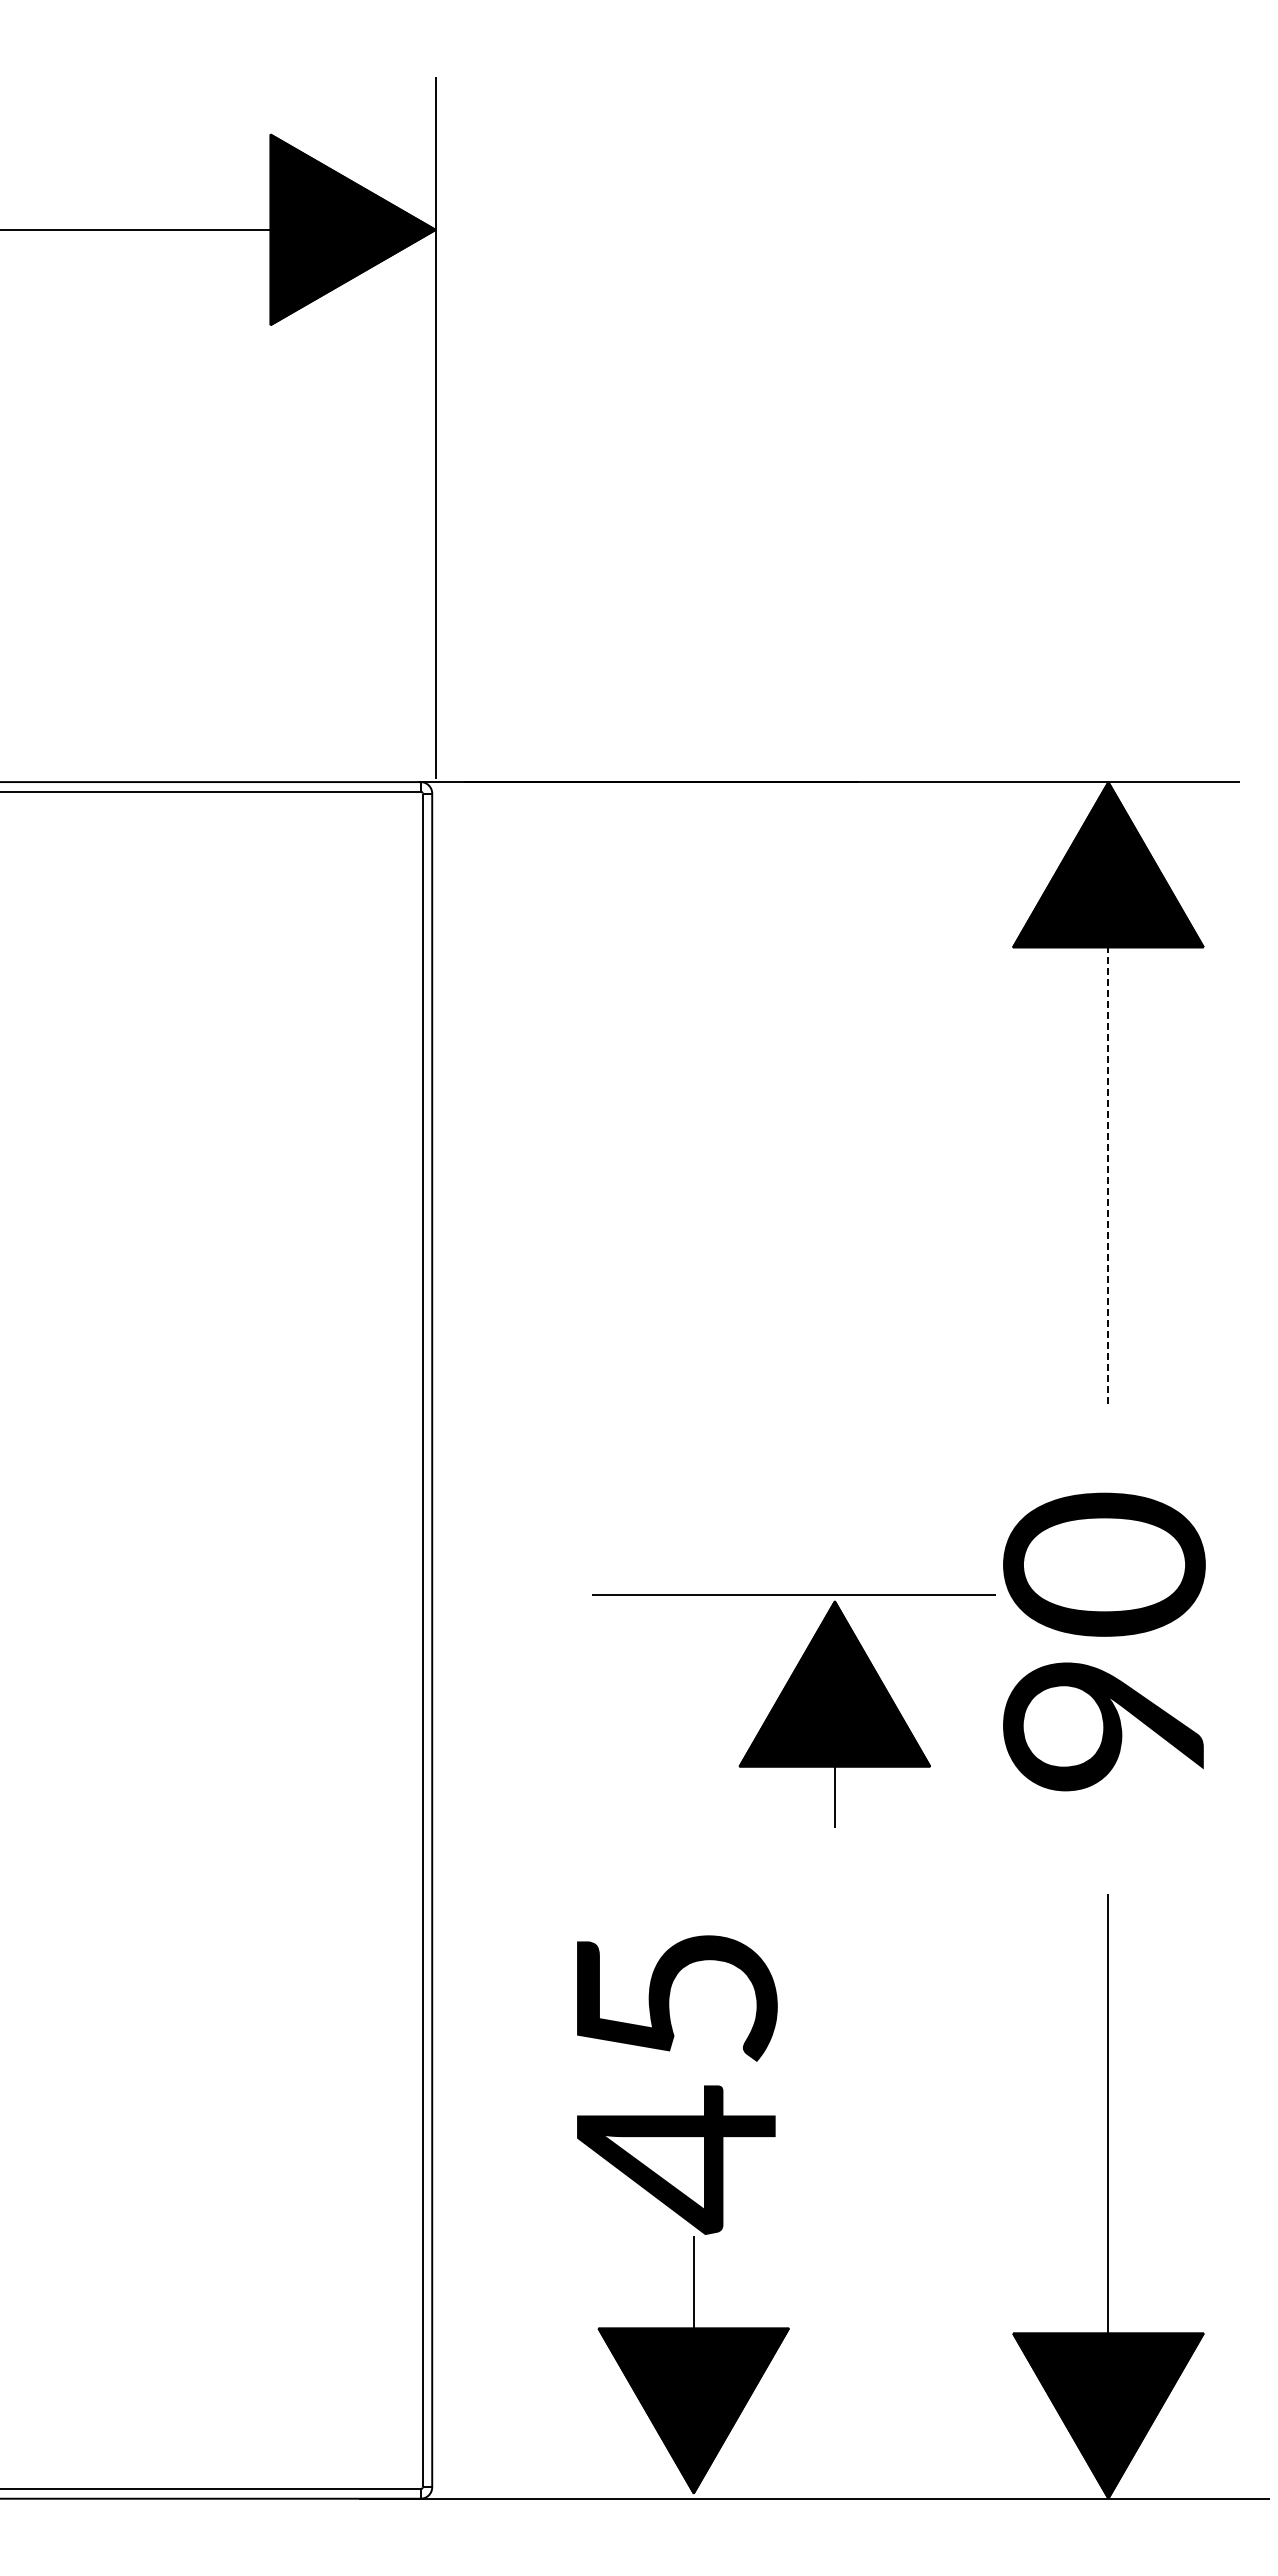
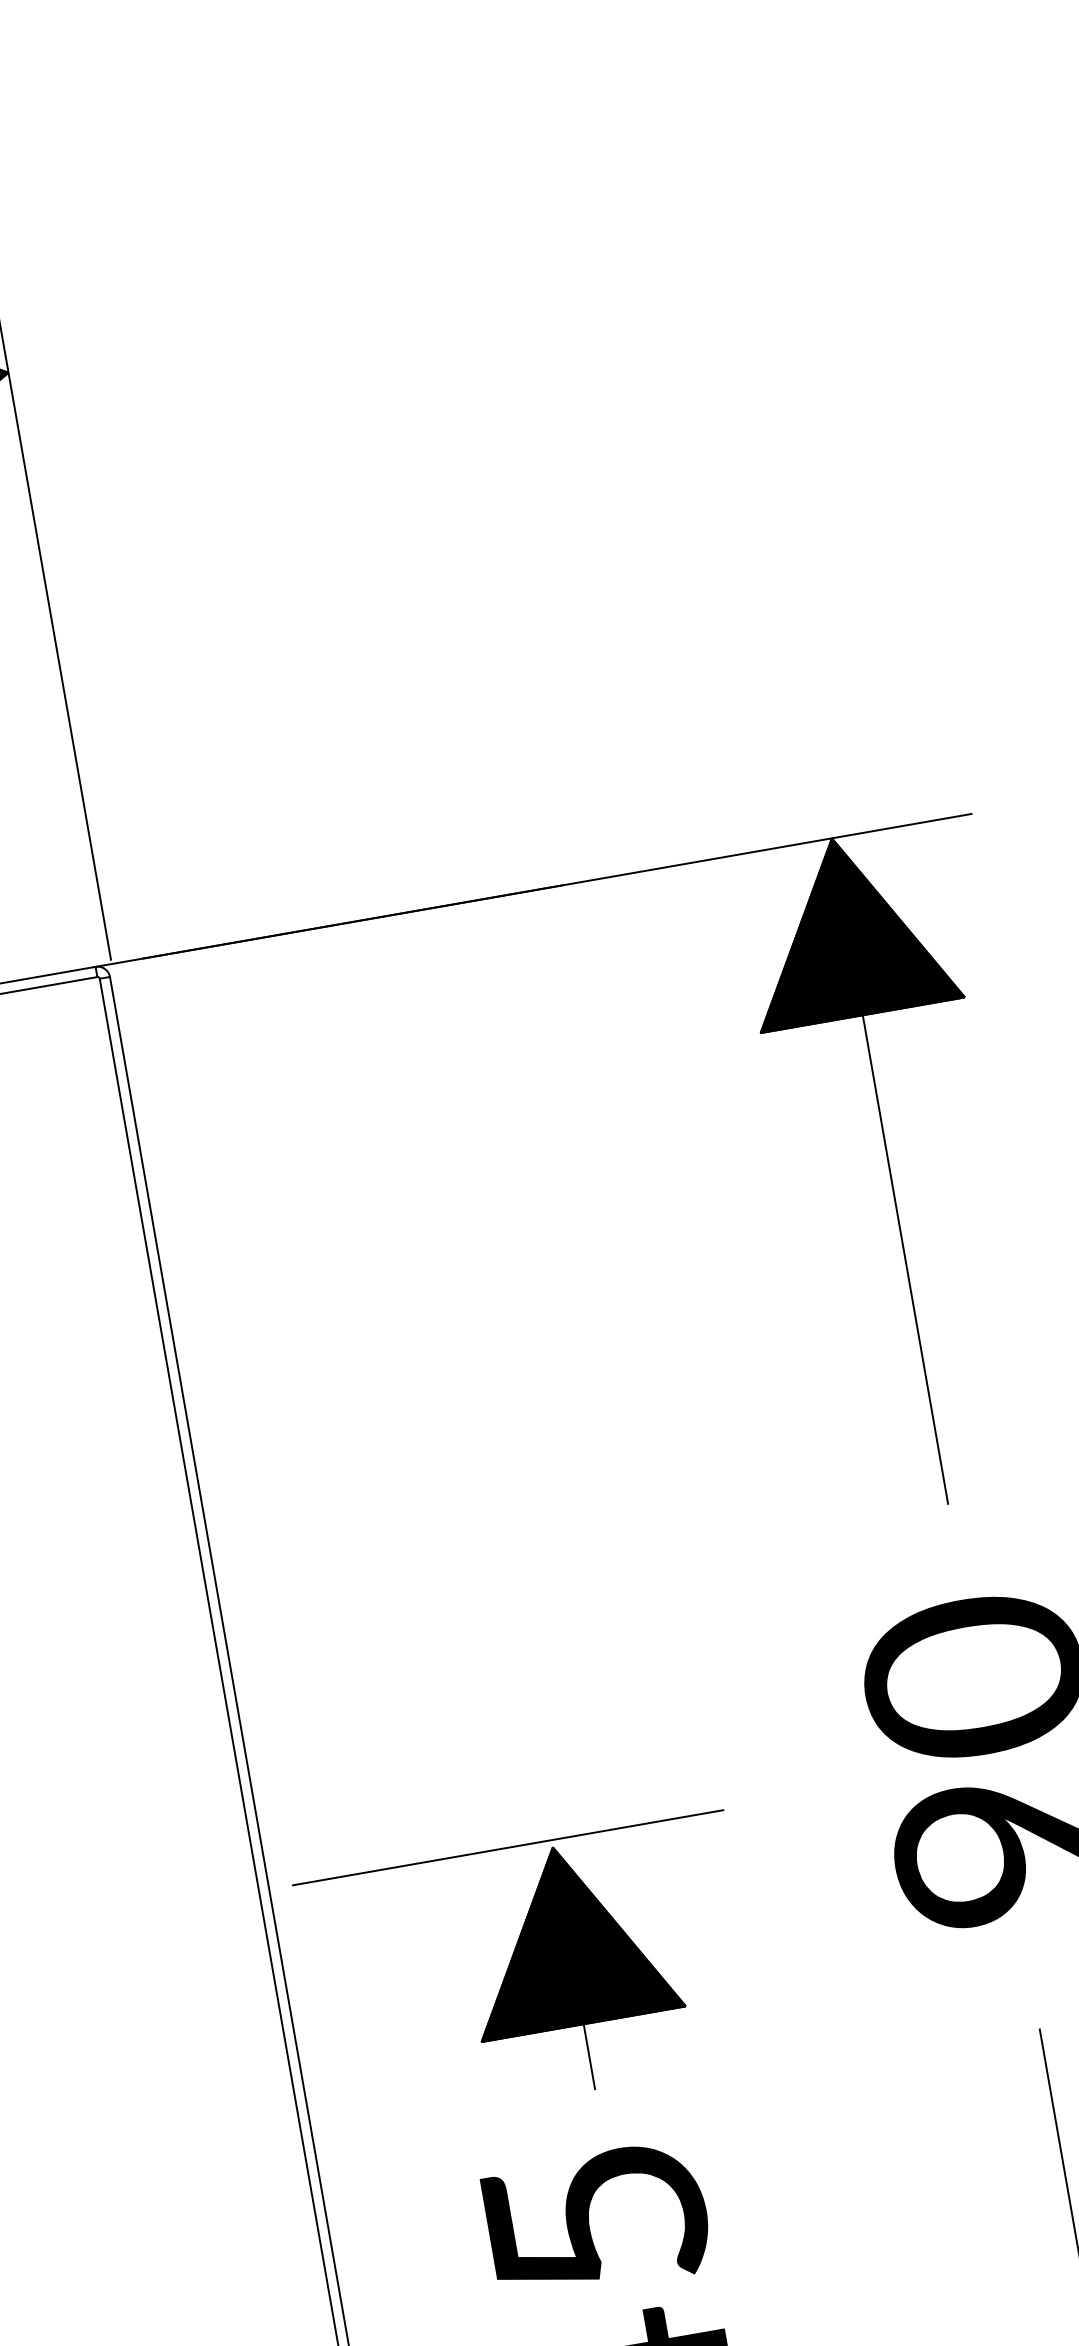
line: (1108, 1175) -> (905, 1259), dashed -> solid
part: (793, 1710) -> (528, 1971), moved

